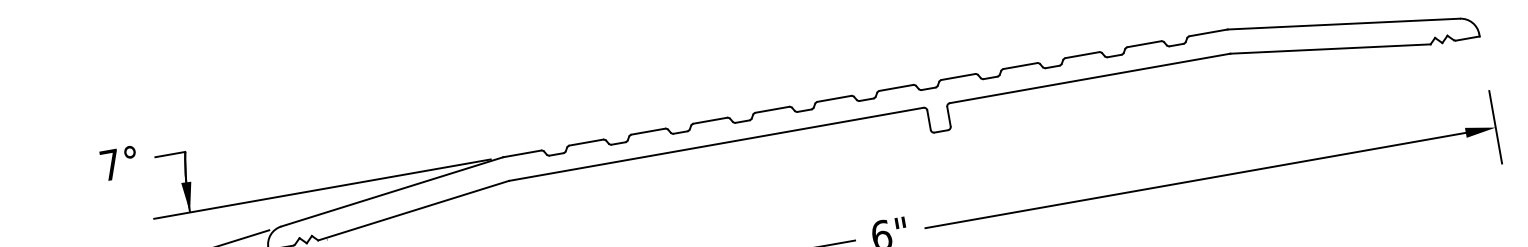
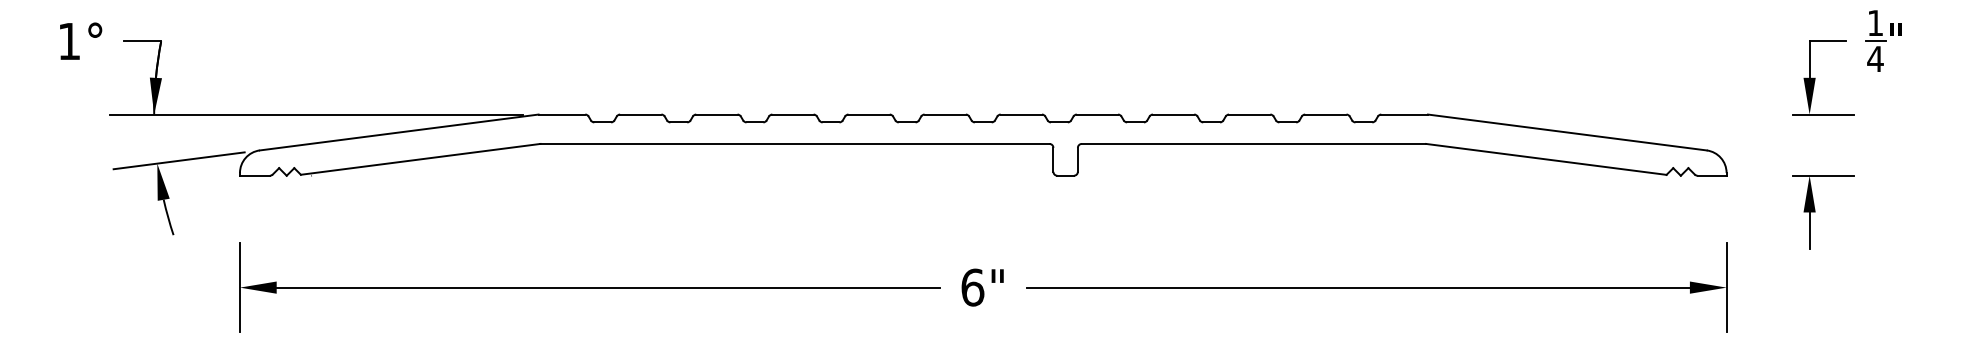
text: (109, 165) -> (68, 41), 7° -> 1°

